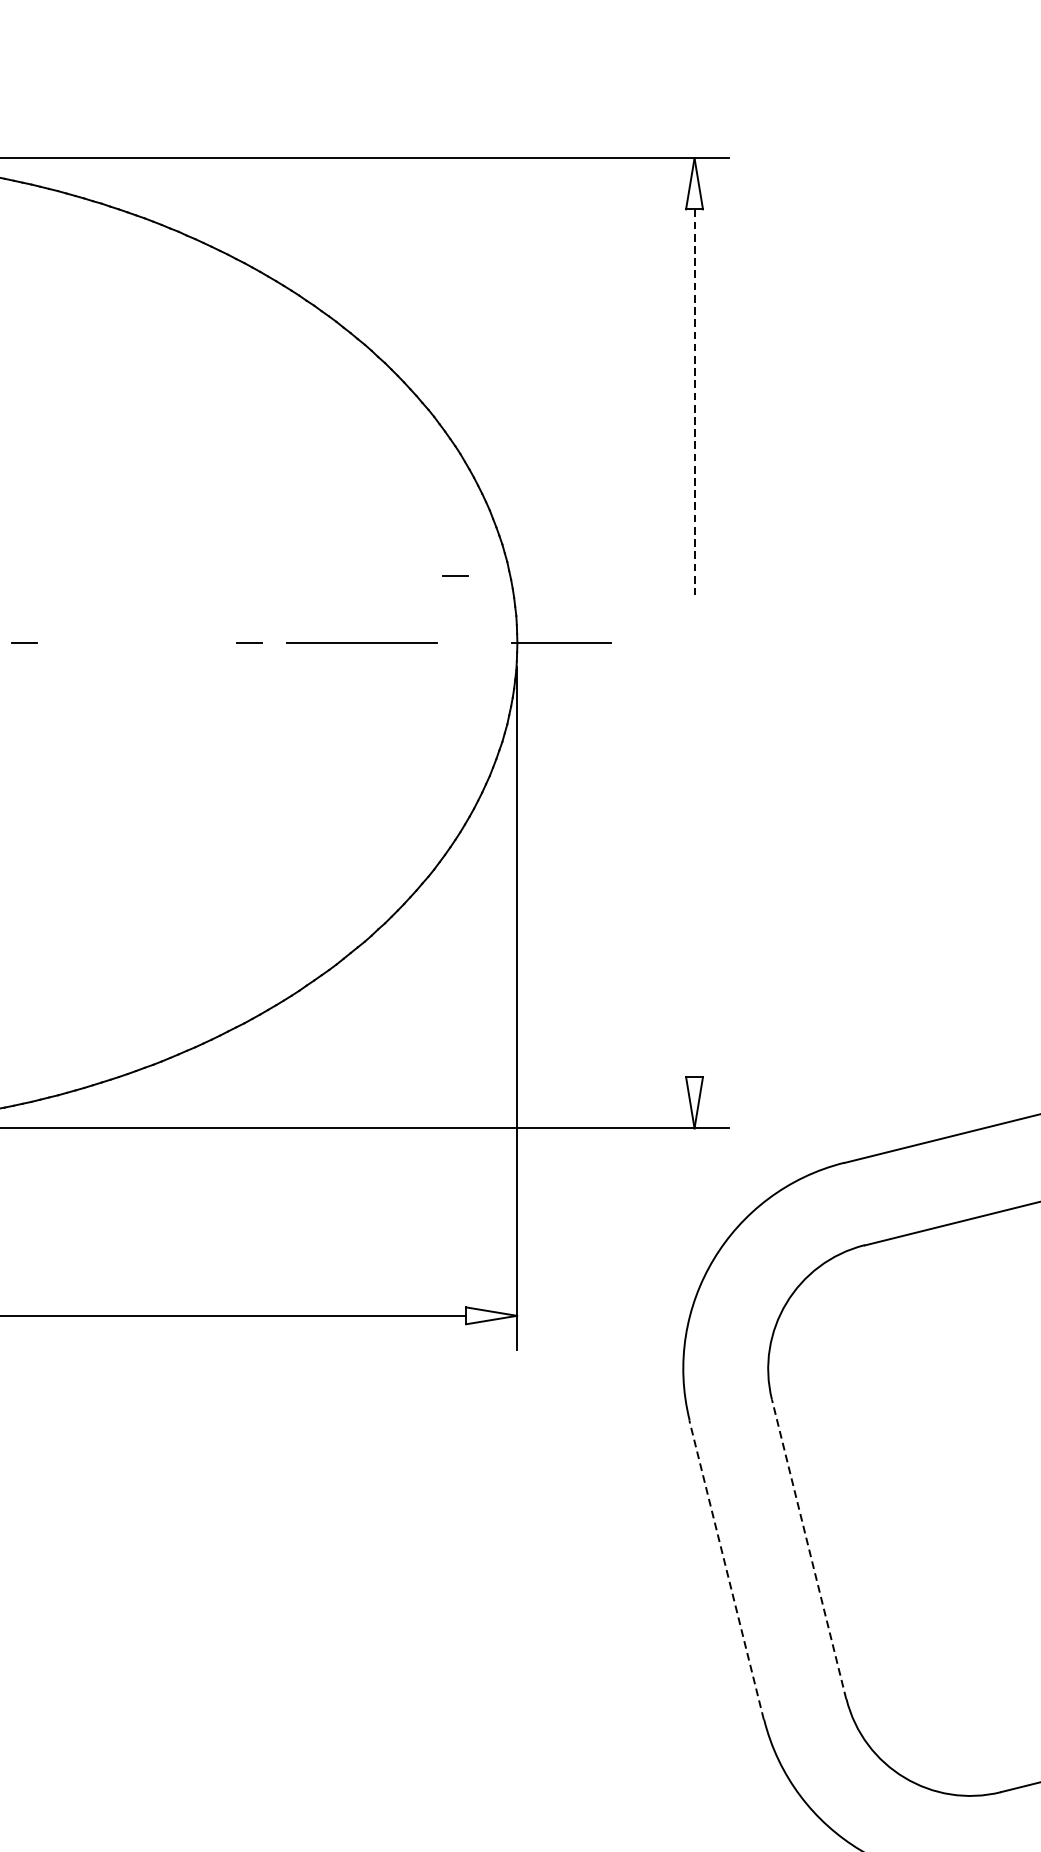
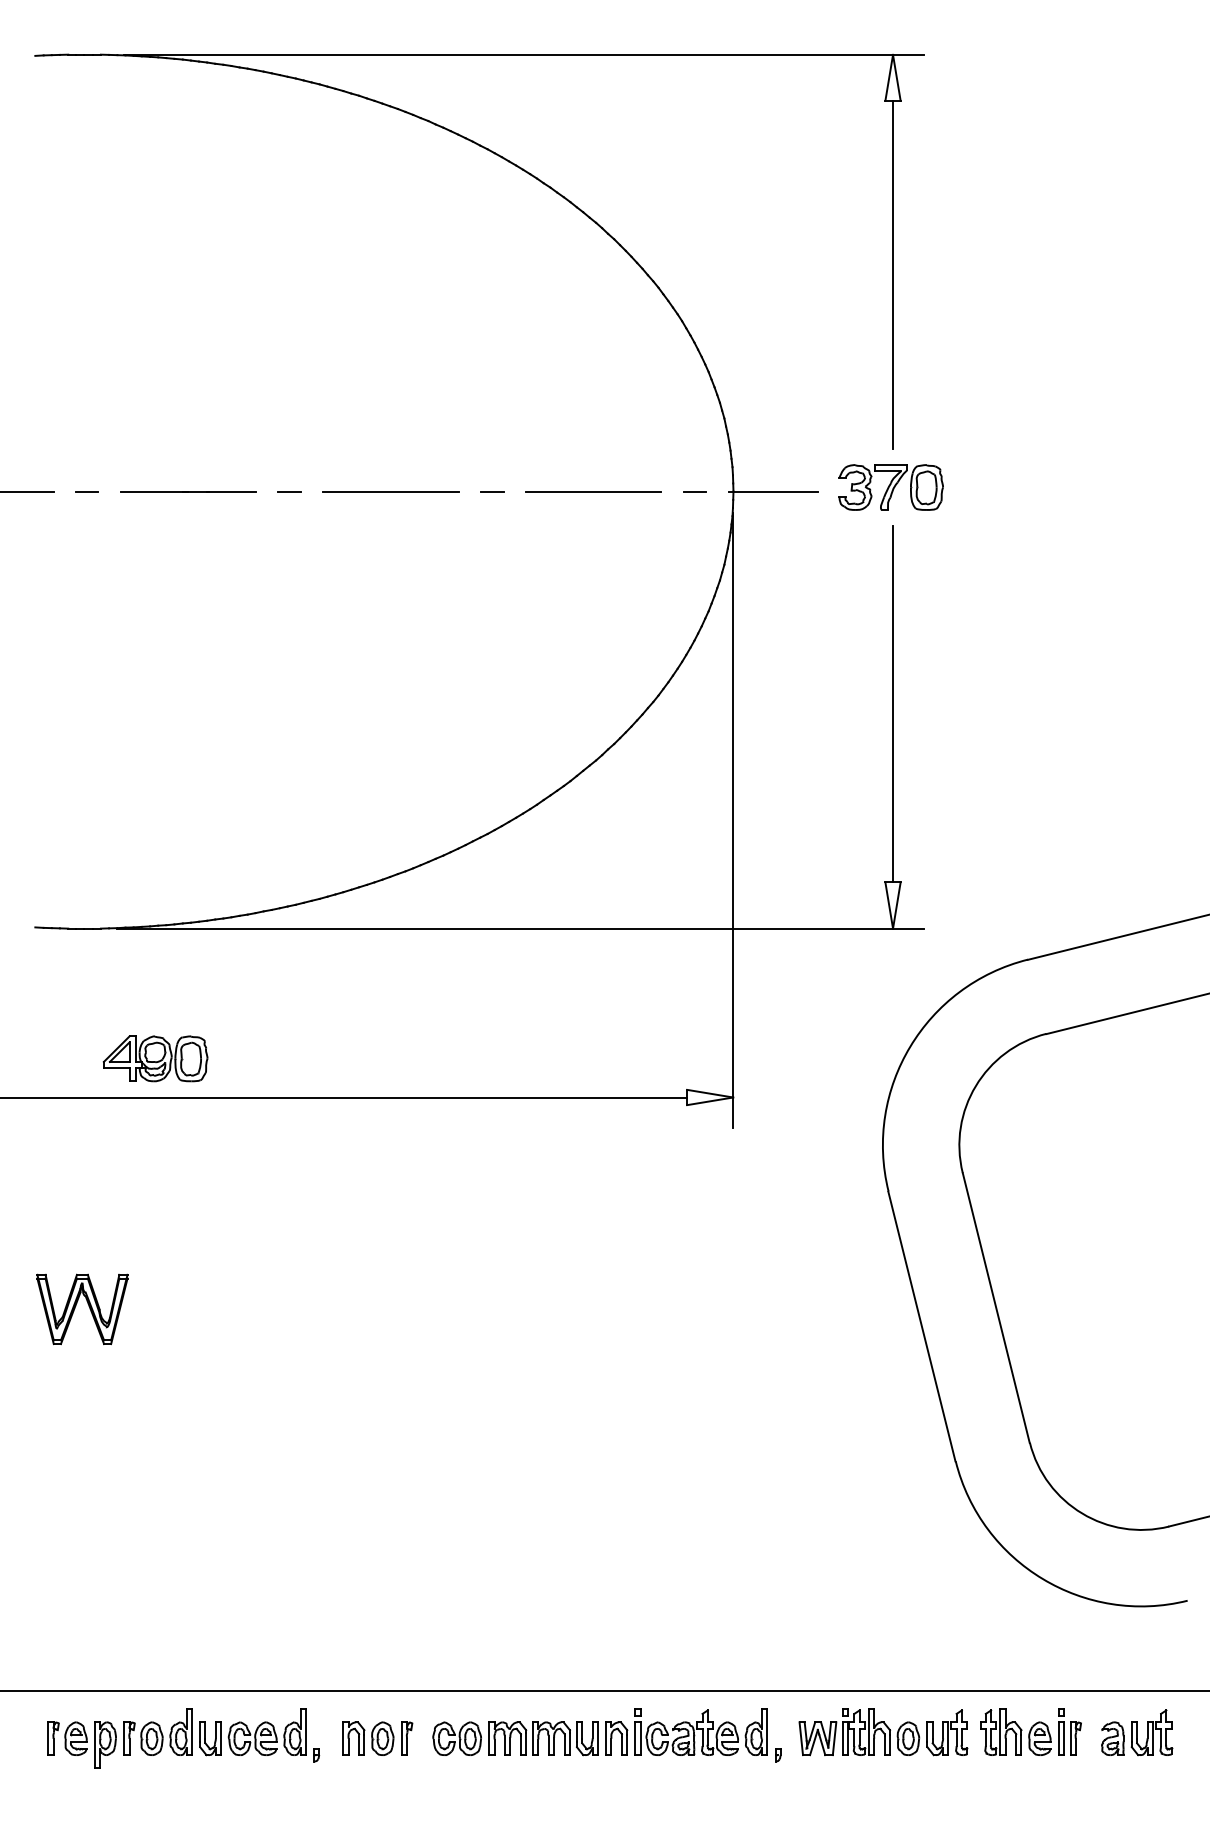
line: (695, 402) -> (893, 274), dashed -> solid
line: (455, 576) -> (694, 491), moved
part: (691, 638) -> (890, 487), added
line: (136, 643) -> (390, 491), added
line: (695, 879) -> (893, 704), added
line: (809, 1550) -> (996, 1308), dashed -> solid
line: (726, 1570) -> (921, 1326), dashed -> solid

